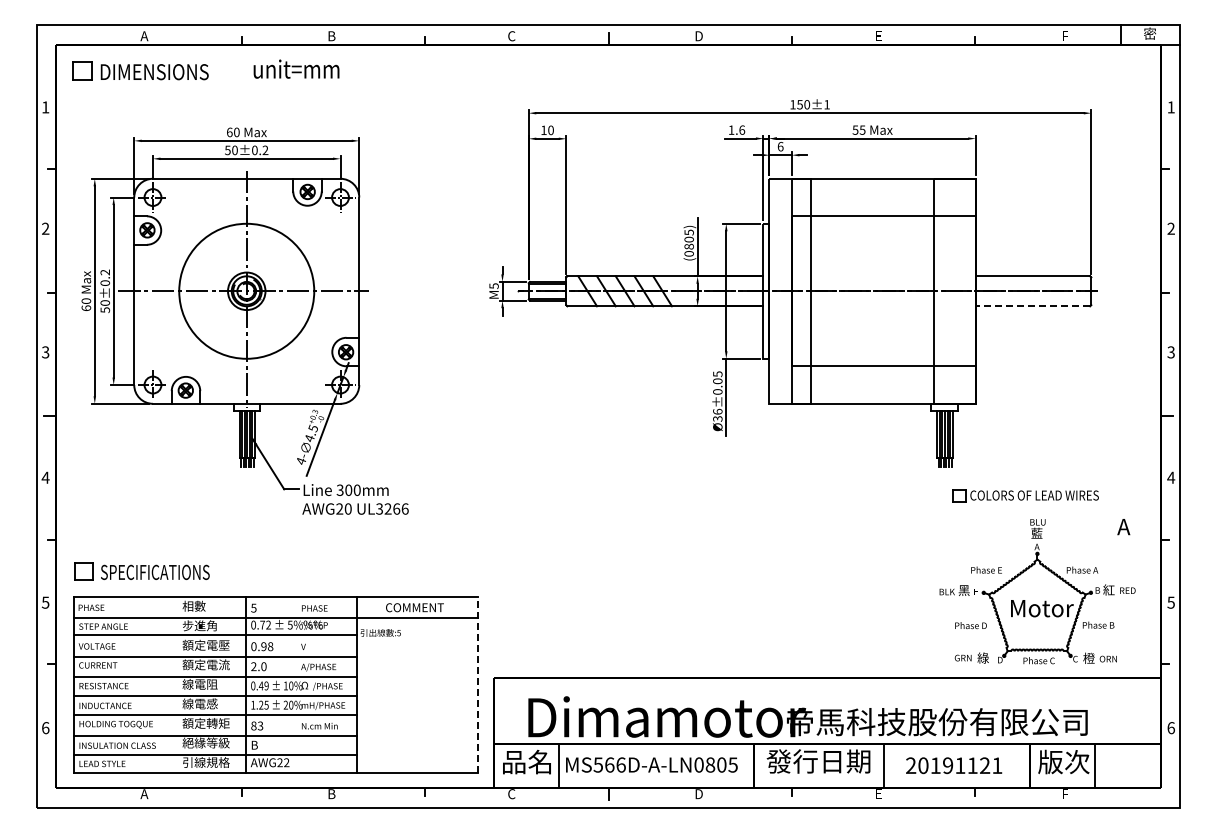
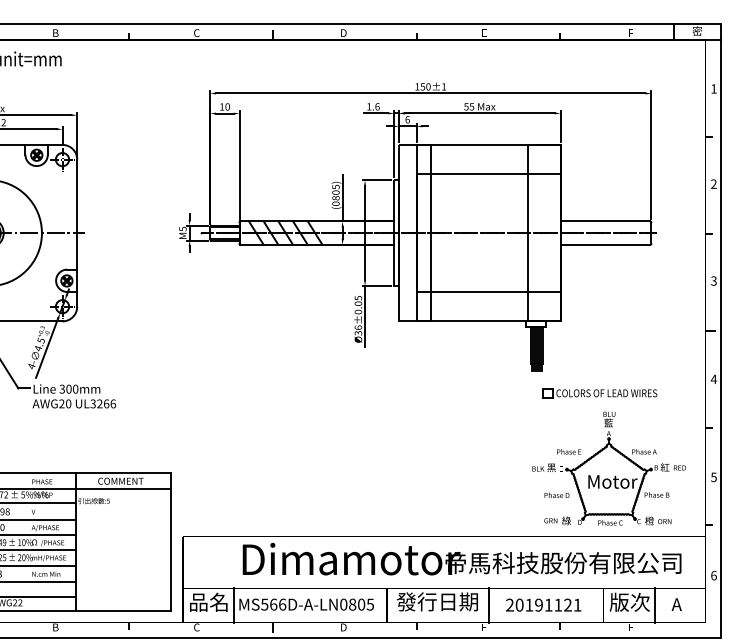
line: (1032, 306) -> (605, 245), dashed -> solid
text: (1123, 527) -> (676, 605), moved
line: (478, 685) -> (170, 542), dashed -> solid
text: (807, 716) -> (461, 558), moved

